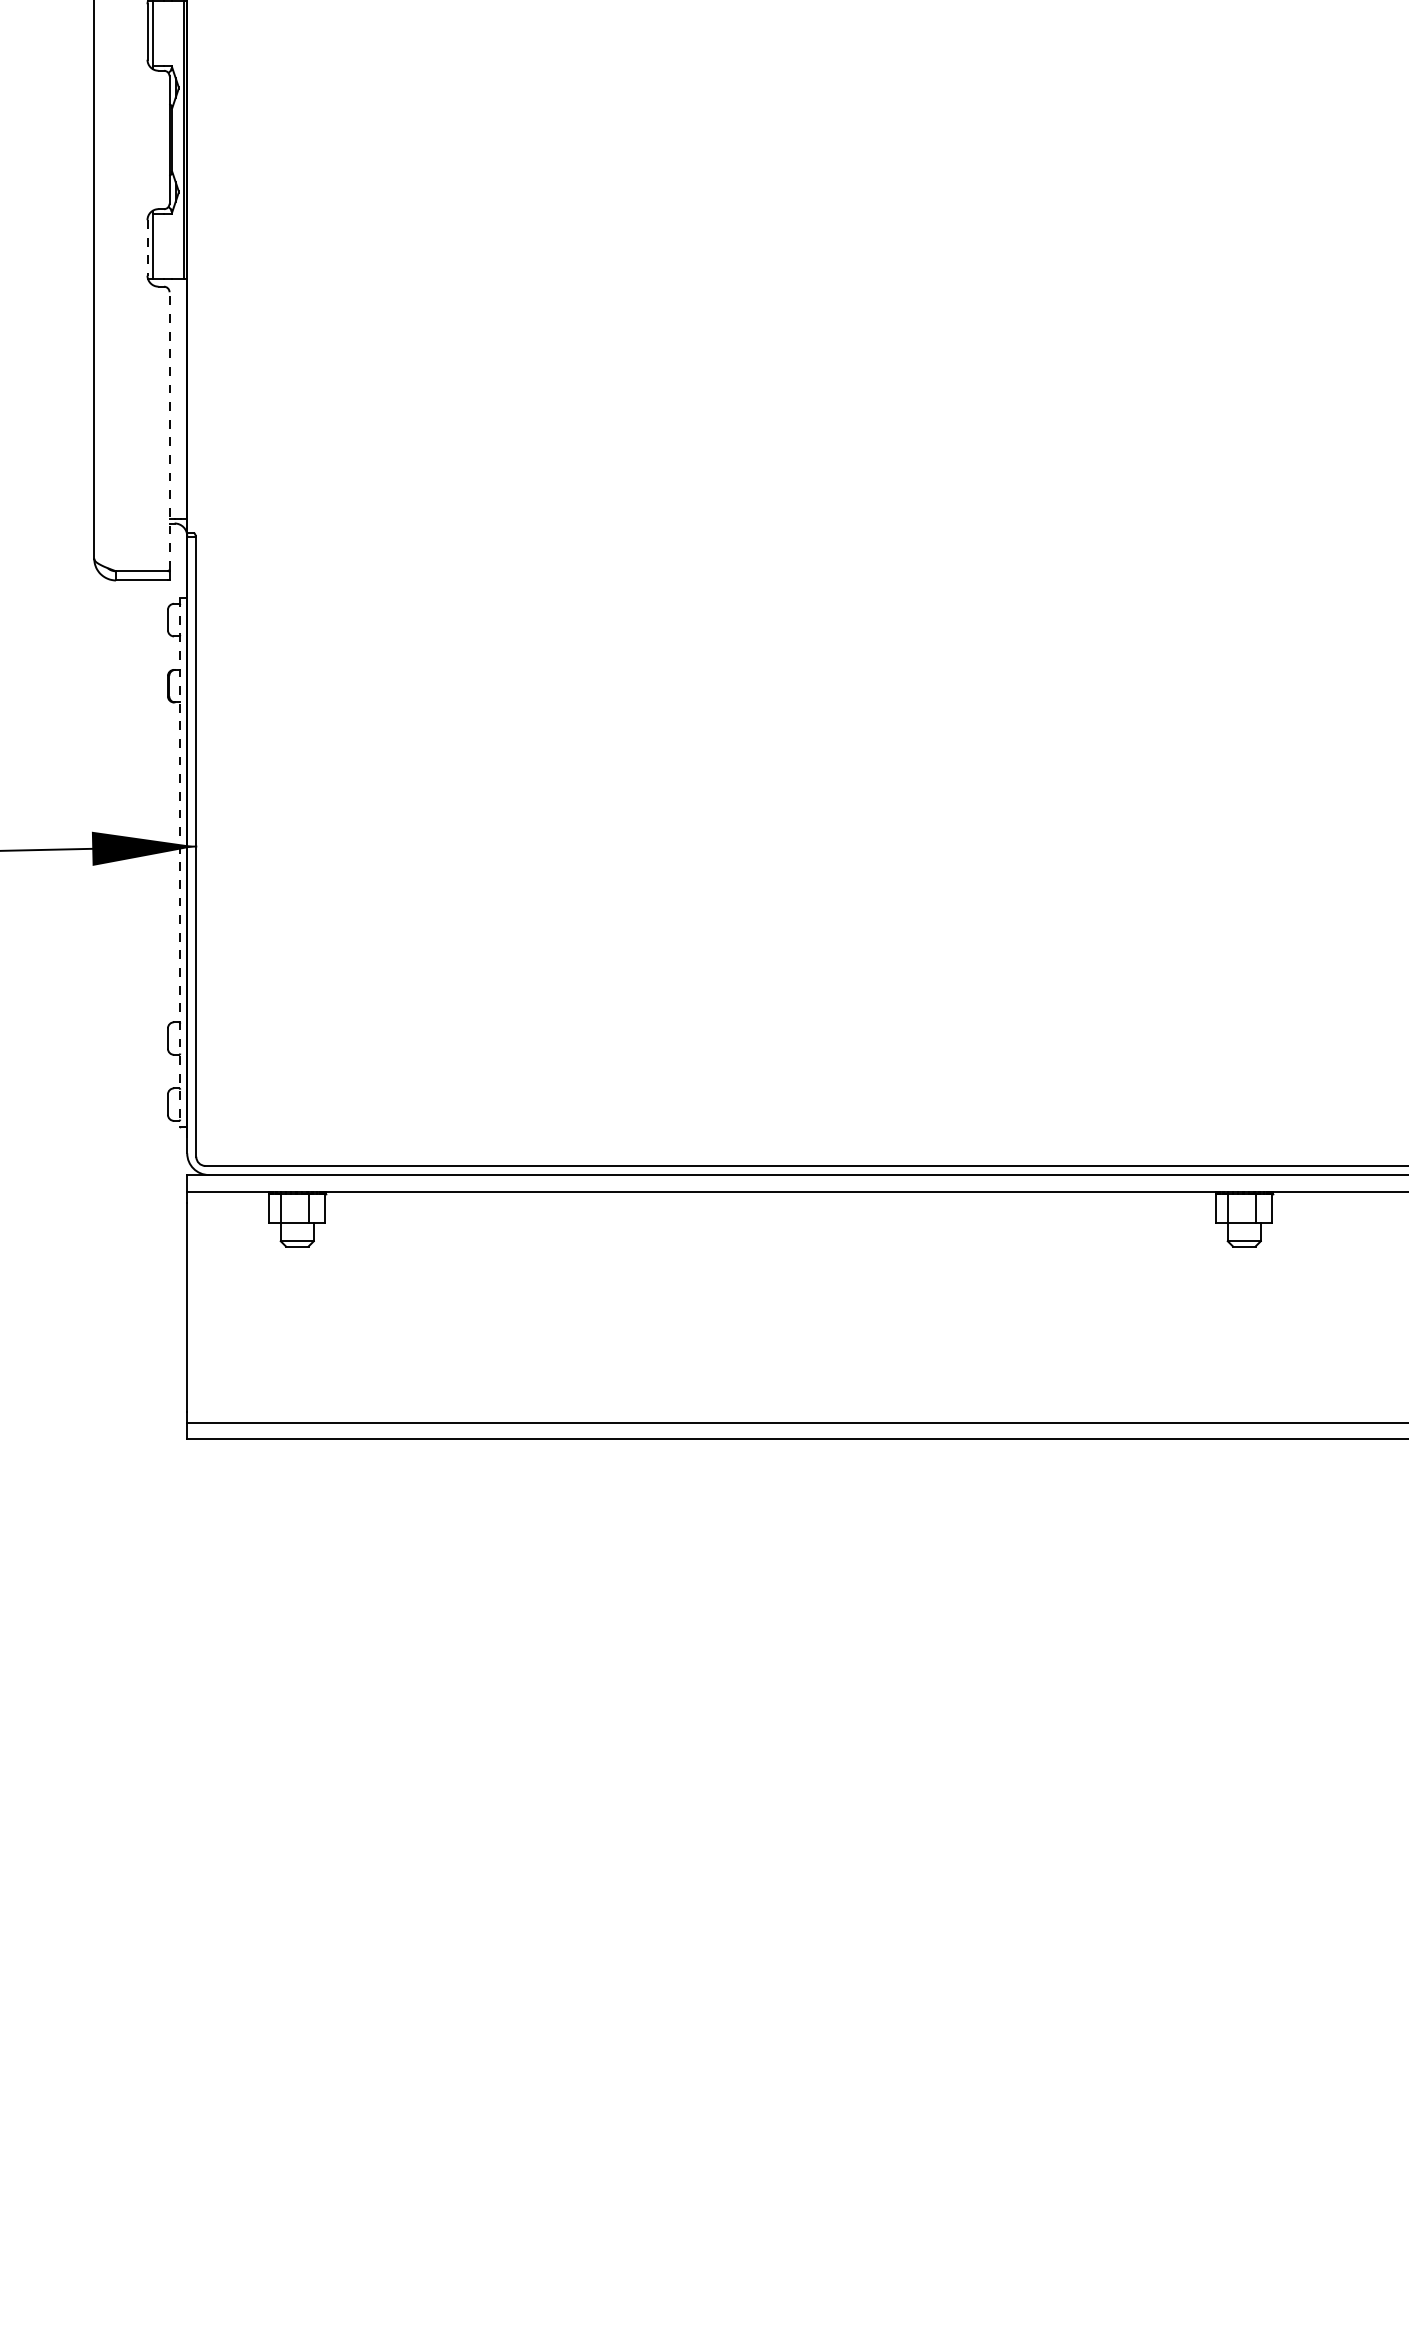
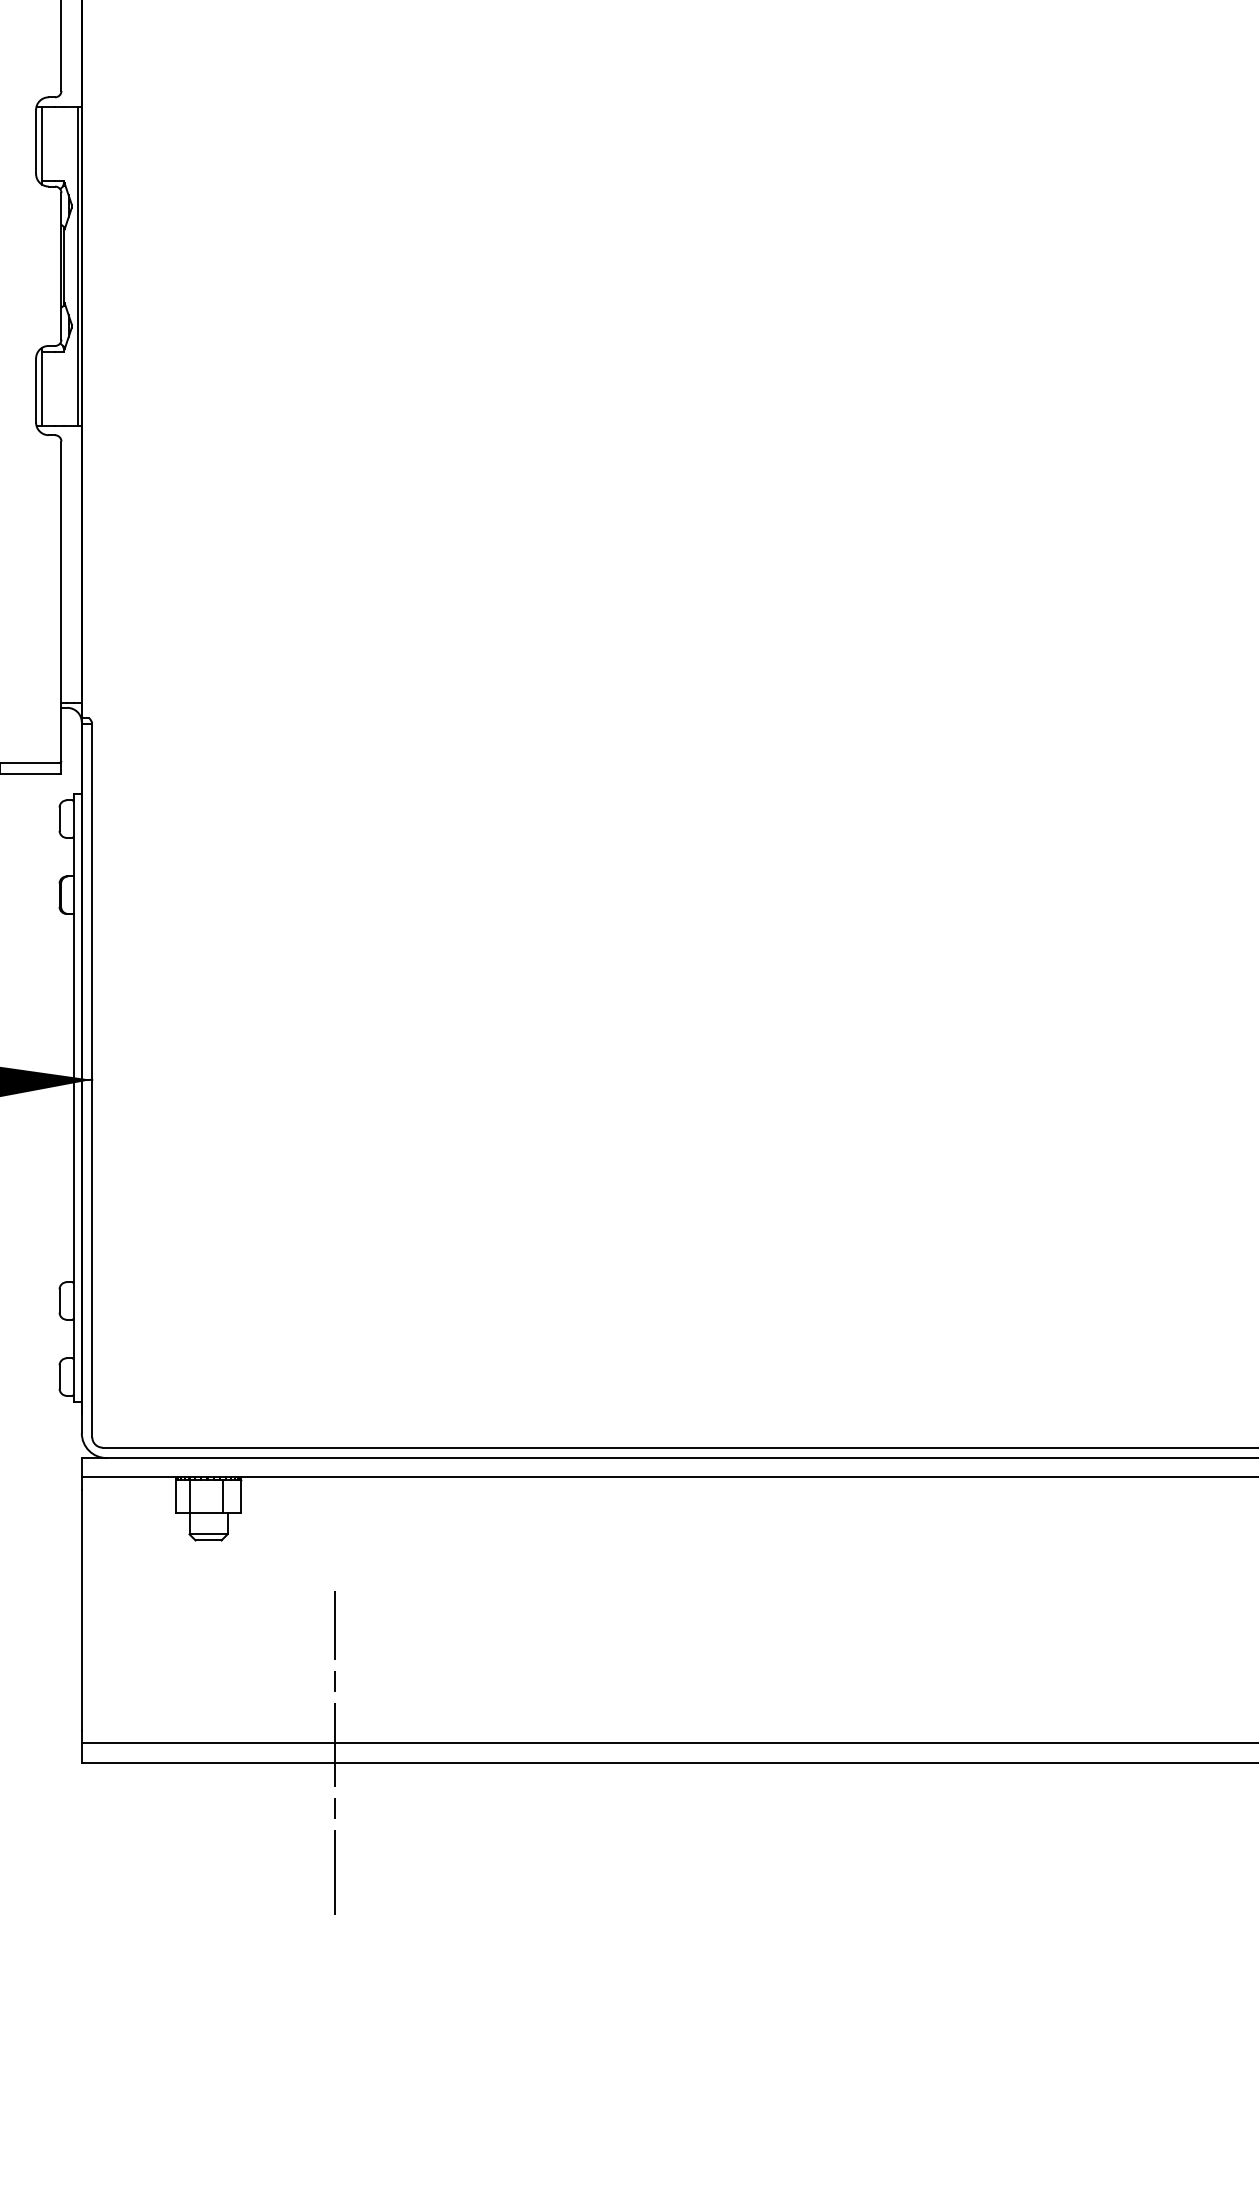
line: (147, 247) -> (36, 390), dashed -> solid
line: (169, 430) -> (61, 600), dashed -> solid
line: (180, 862) -> (74, 1098), dashed -> solid
line: (407, 1430) -> (335, 1752), added

